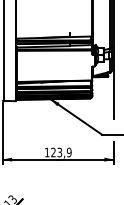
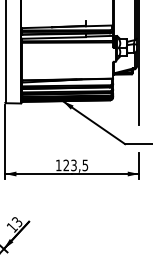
text: (69, 151) -> (85, 164), 123,9 -> 123,5

